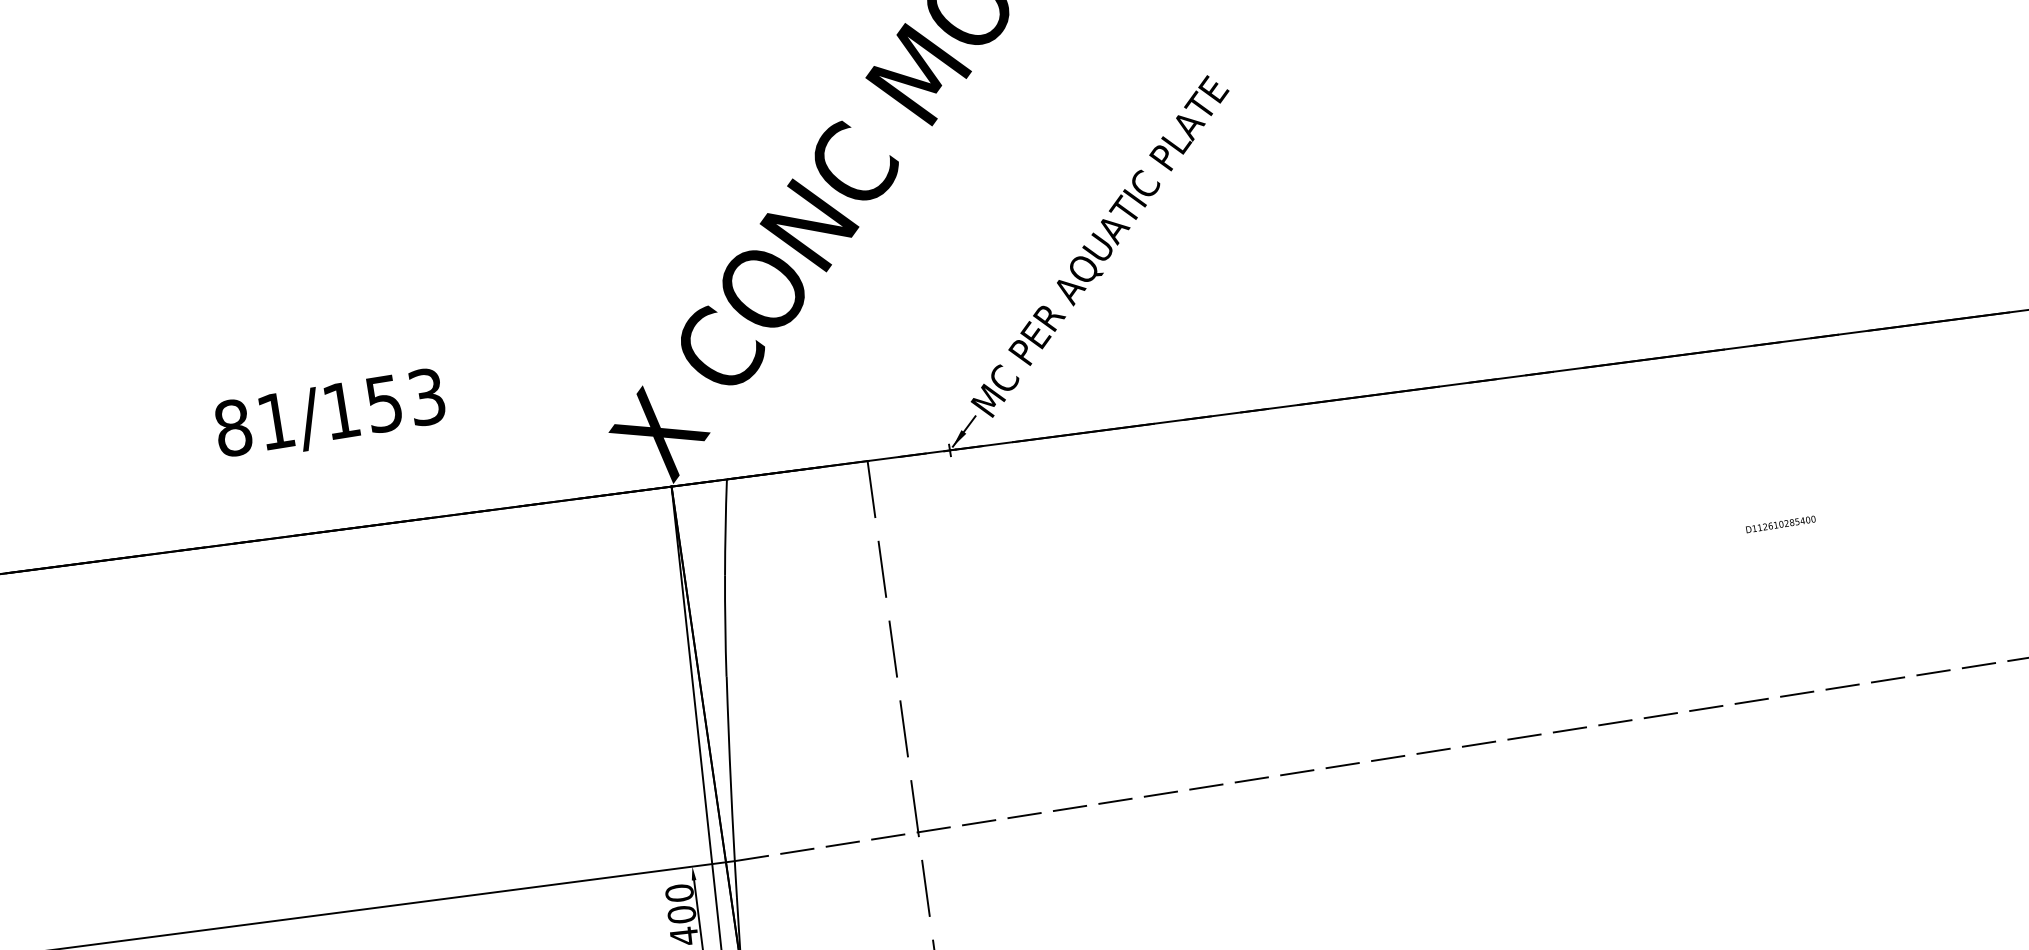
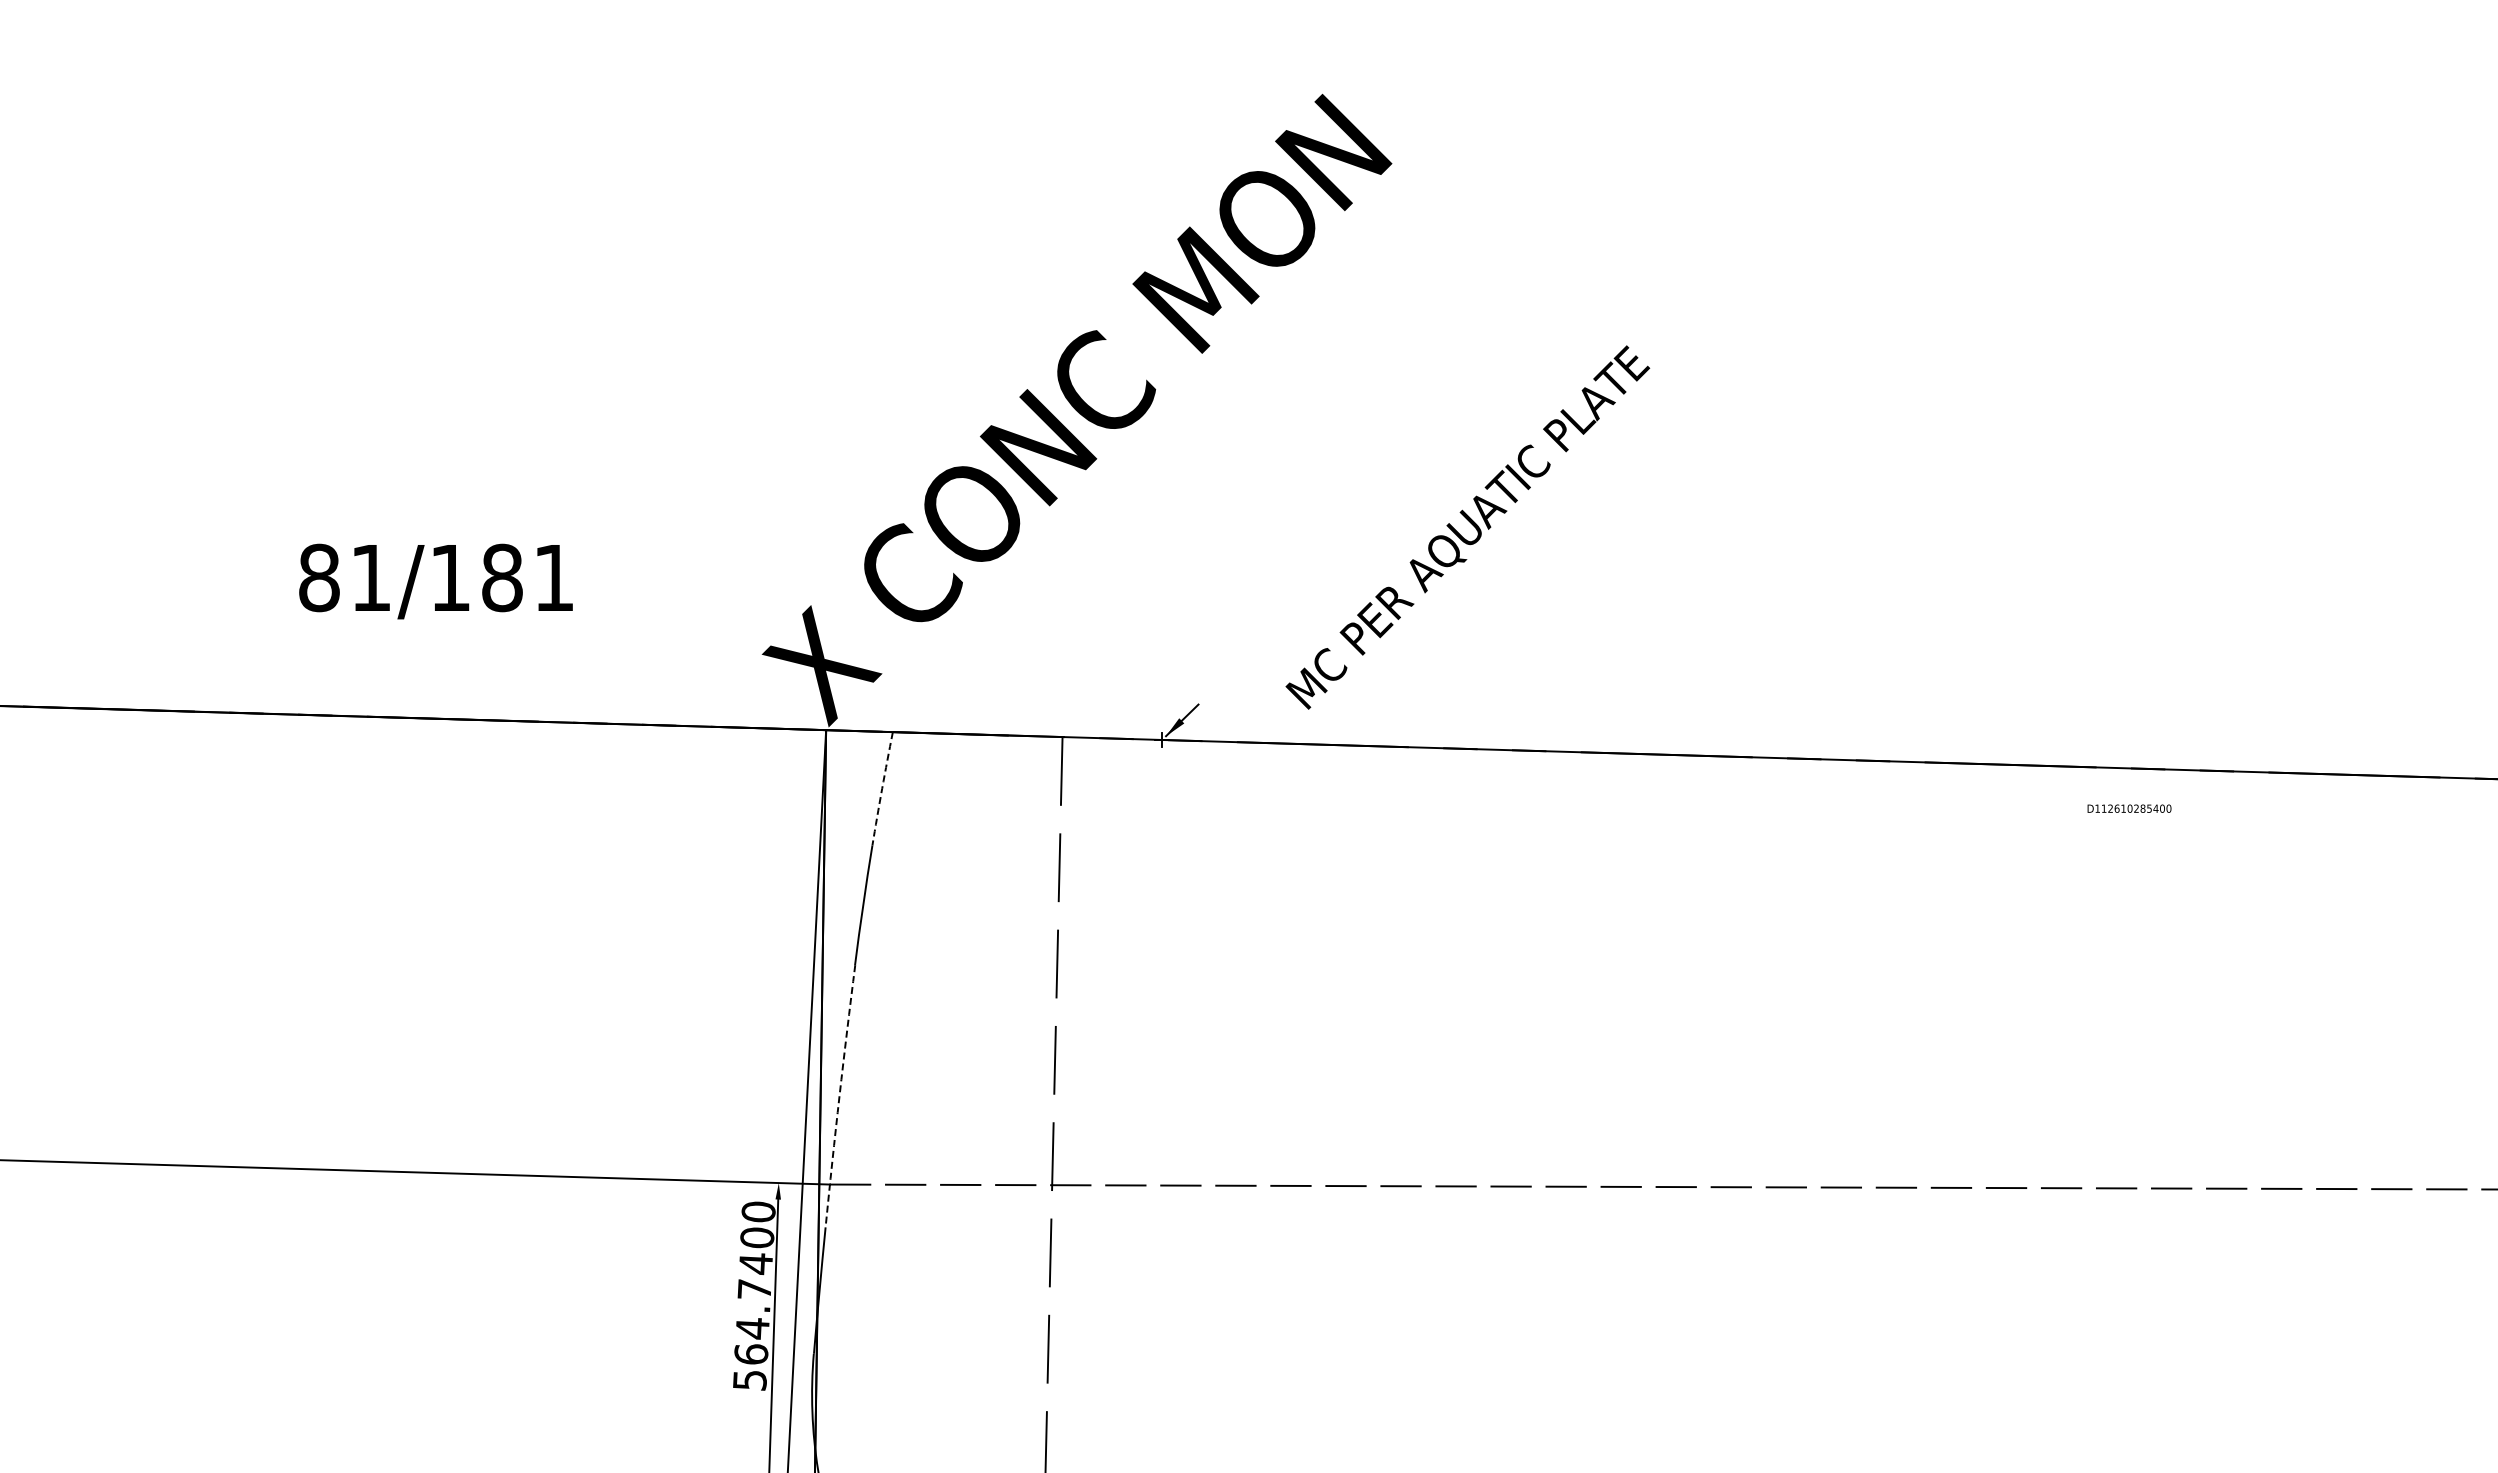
text: (1099, 246) -> (1467, 527), moved
text: (404, 400) -> (527, 577), 81/153 -> 81/181
text: (1780, 524) -> (2129, 808), moved
arc: (725, 527) -> (882, 788), solid -> dashed
arc: (731, 787) -> (839, 1096), solid -> dashed

